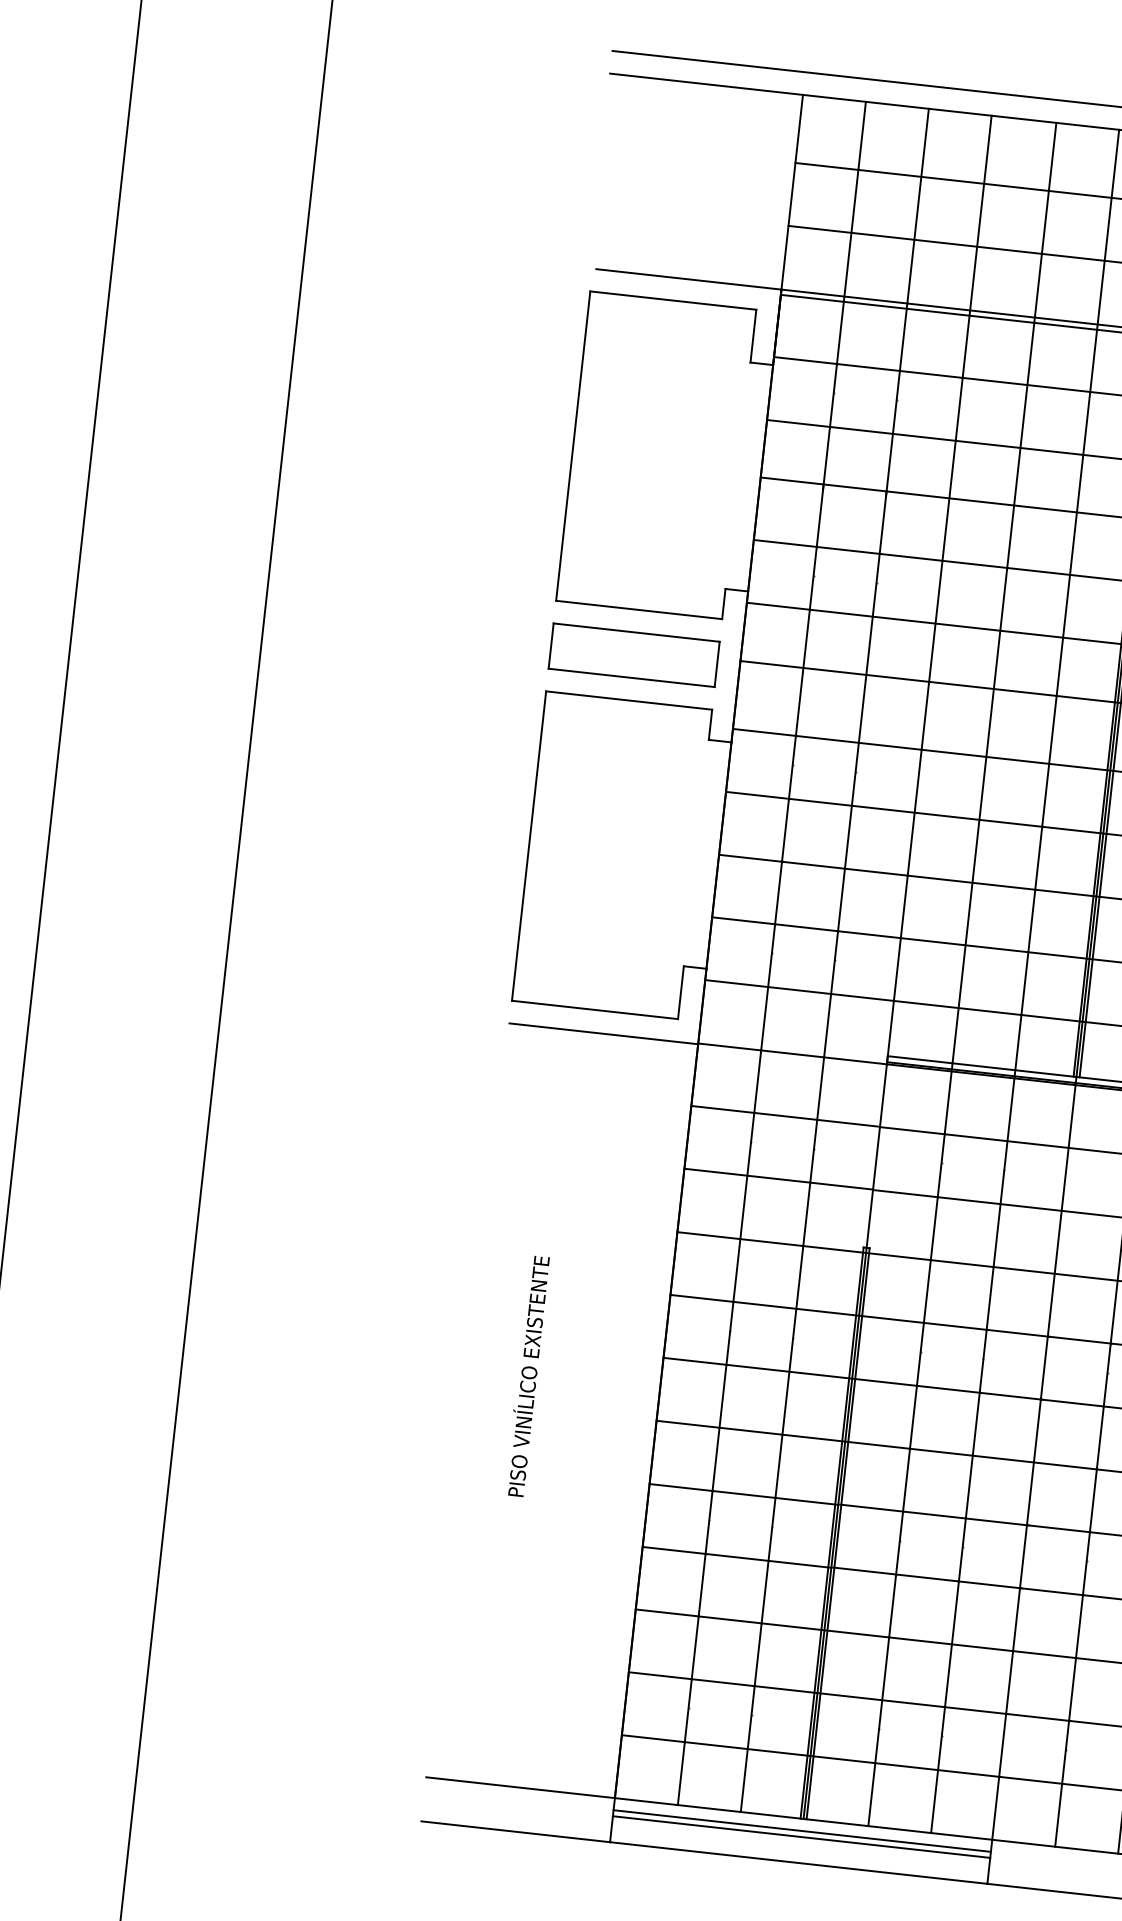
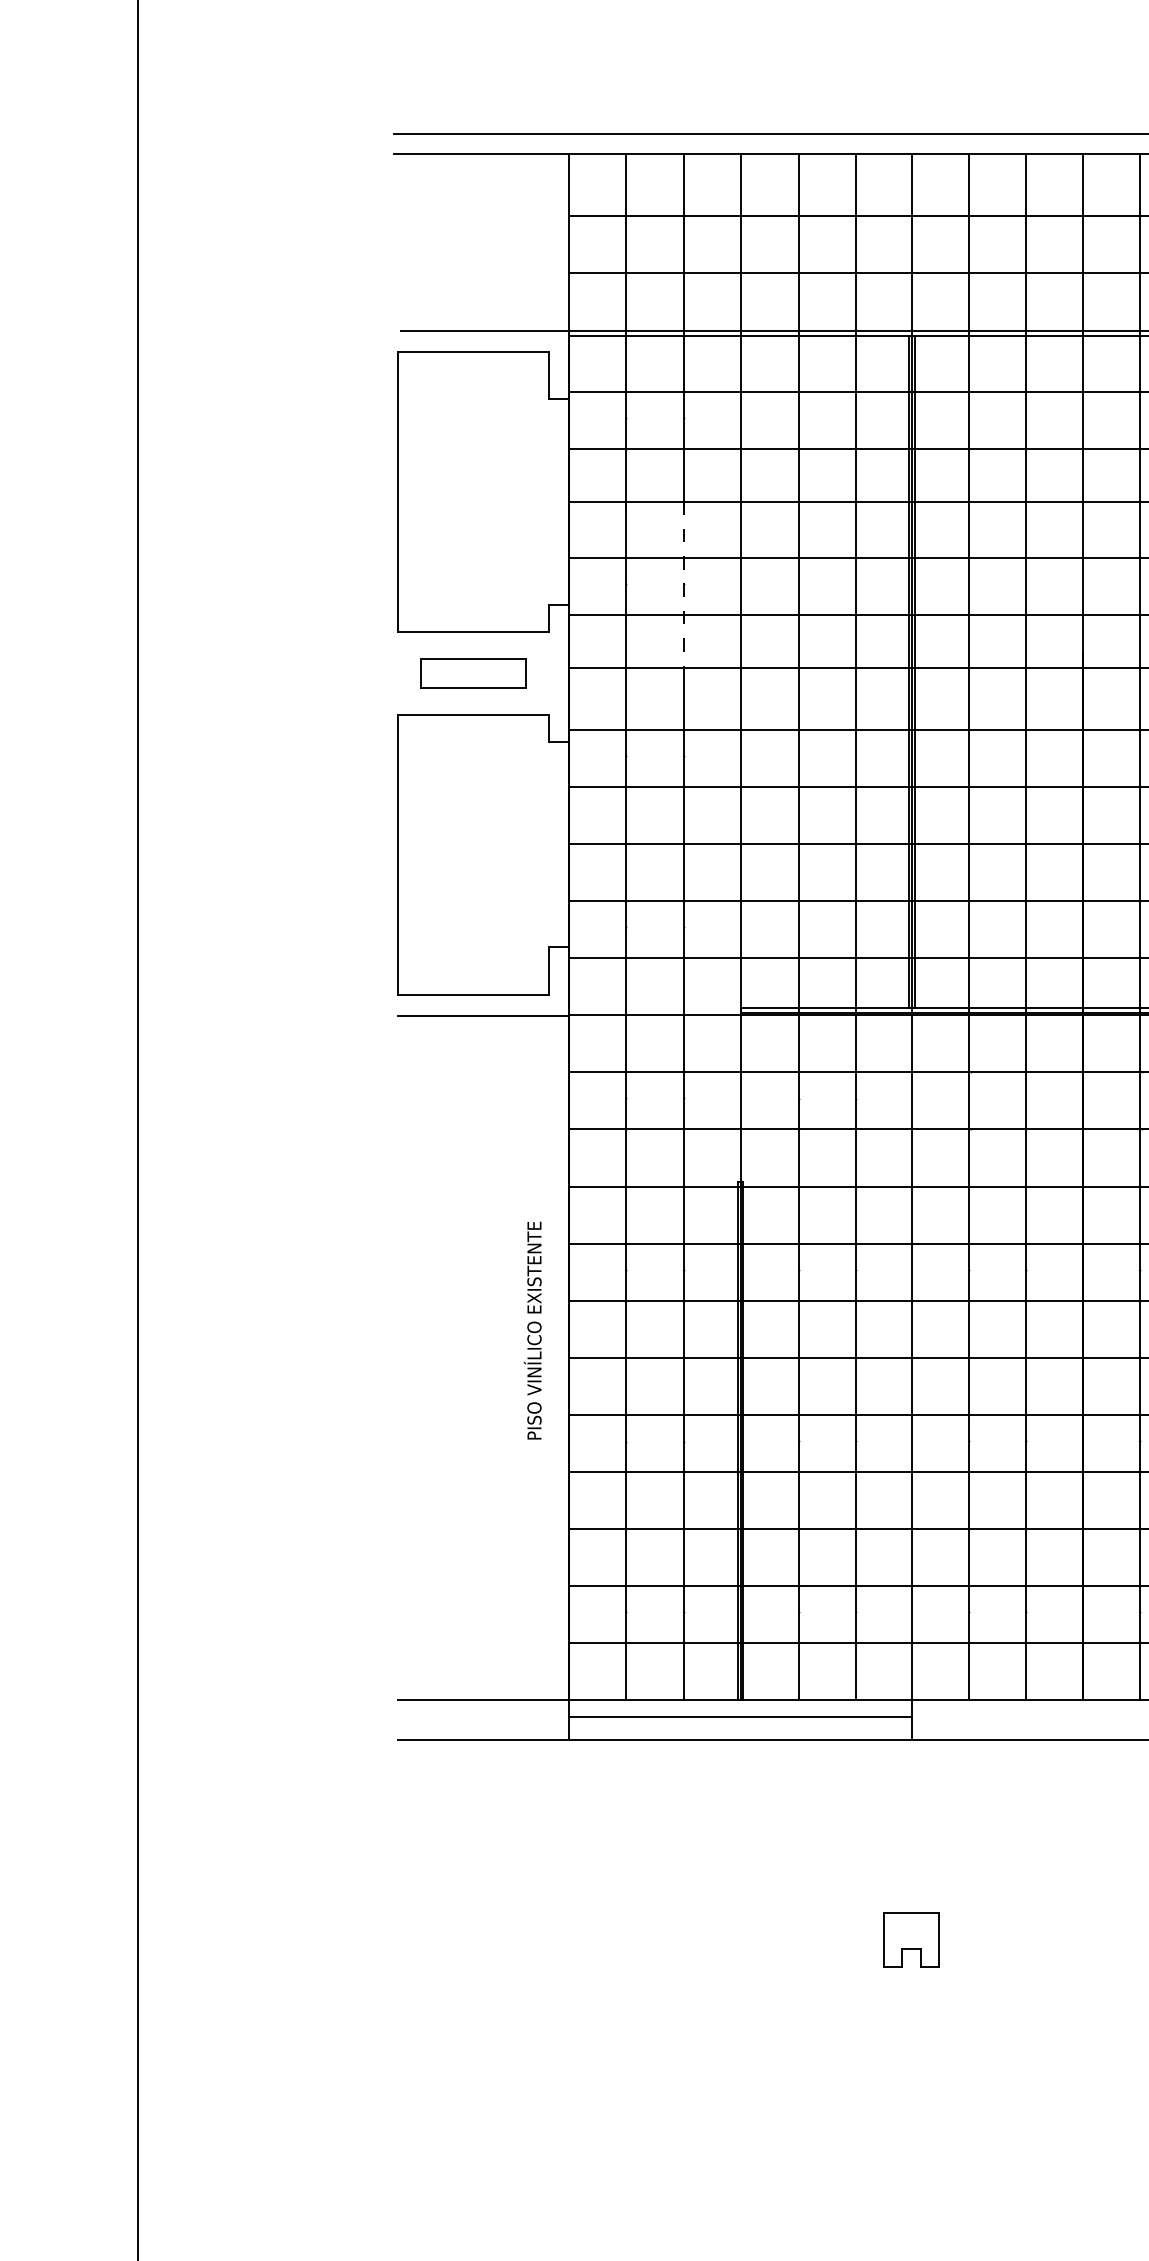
line: (876, 585) -> (683, 586), solid -> dashed
part: (634, 655) -> (473, 673), size x0.7
text: (526, 1376) -> (532, 1330), moved
line: (802, 1831) -> (740, 1711), removed

